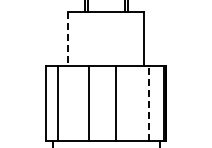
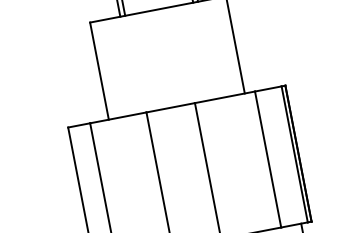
line: (68, 39) -> (99, 71), dashed -> solid
line: (149, 103) -> (268, 159), dashed -> solid

